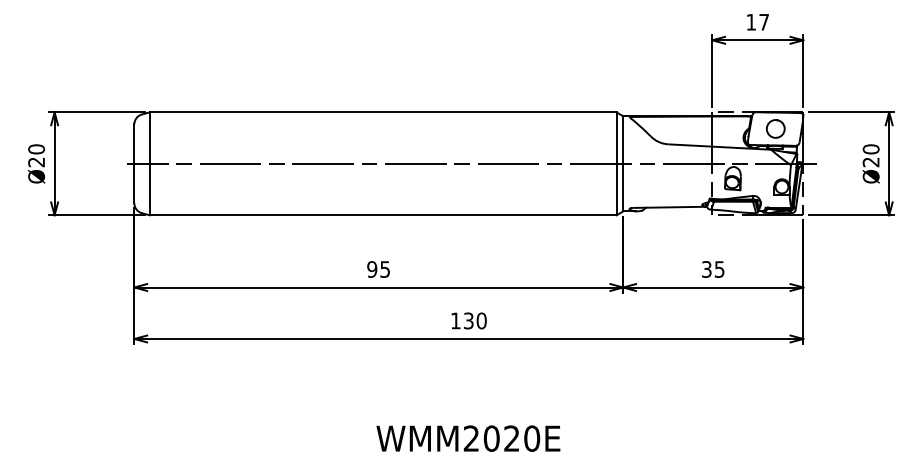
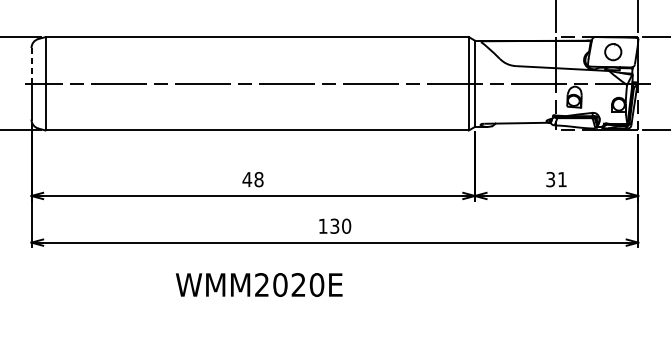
line: (134, 144) -> (31, 66), solid -> dashed
text: (378, 269) -> (252, 179), 95 -> 48
text: (719, 269) -> (562, 179), 35 -> 31
text: (468, 438) -> (259, 284), moved

